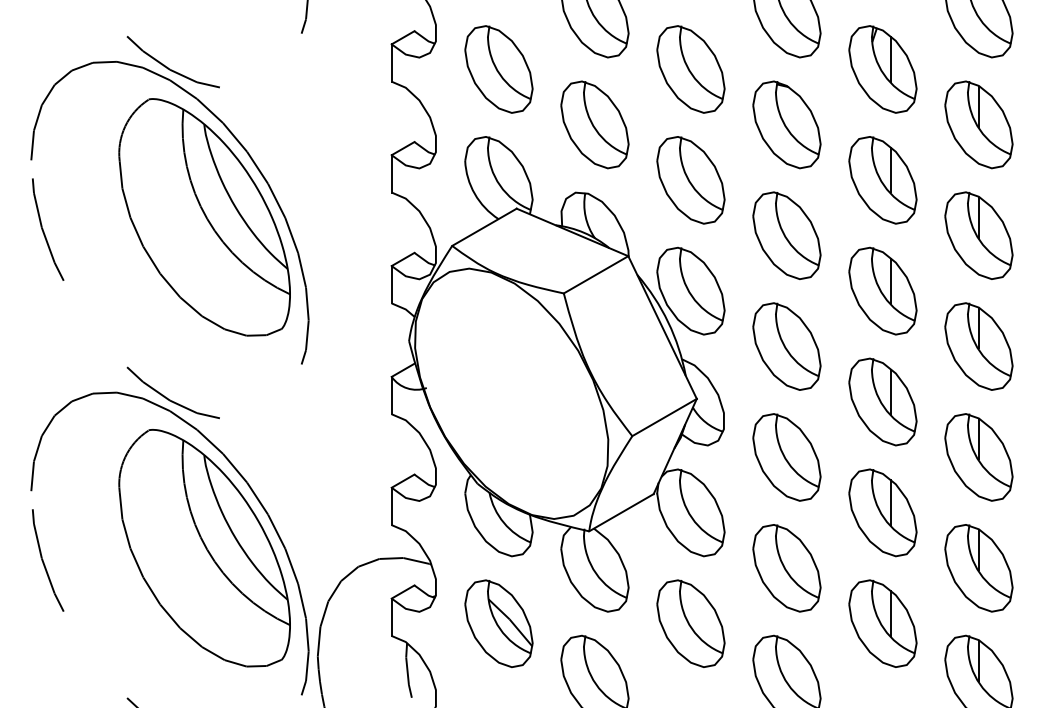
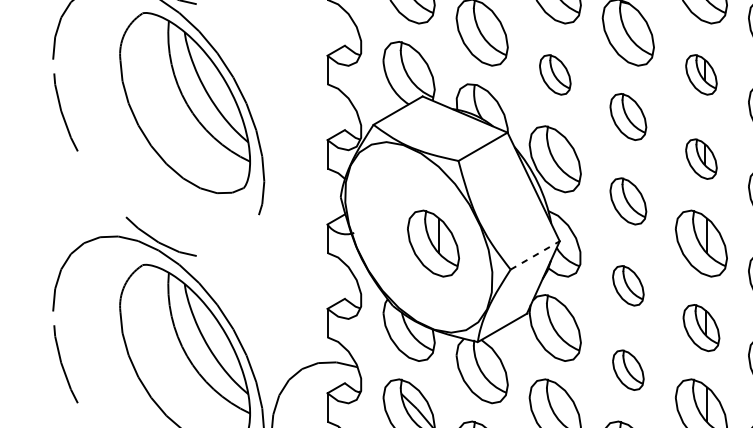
part: (690, 180) -> (554, 75), size x0.6
part: (882, 180) -> (701, 75), size x0.6
part: (786, 235) -> (628, 116), size x0.7
part: (882, 290) -> (701, 158), size x0.6
part: (786, 346) -> (628, 201), size x0.7
part: (530, 401) -> (433, 243), added
line: (665, 417) -> (535, 255), solid -> dashed
part: (786, 457) -> (628, 285), size x0.6
part: (882, 512) -> (701, 327), size x0.7
part: (786, 568) -> (628, 370), size x0.6

